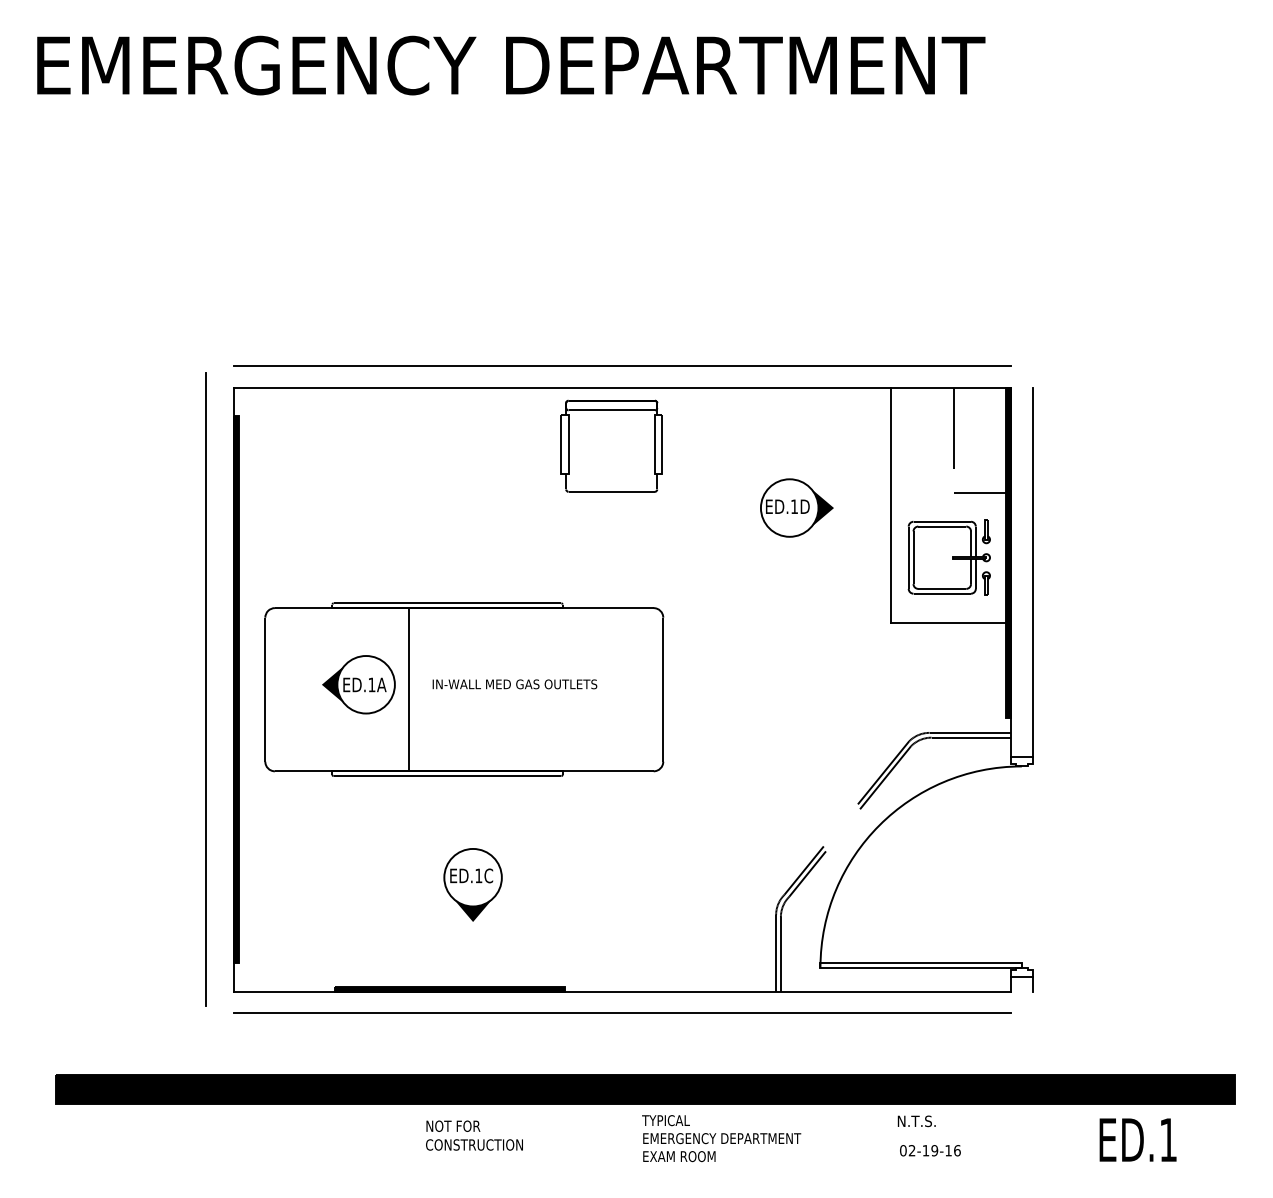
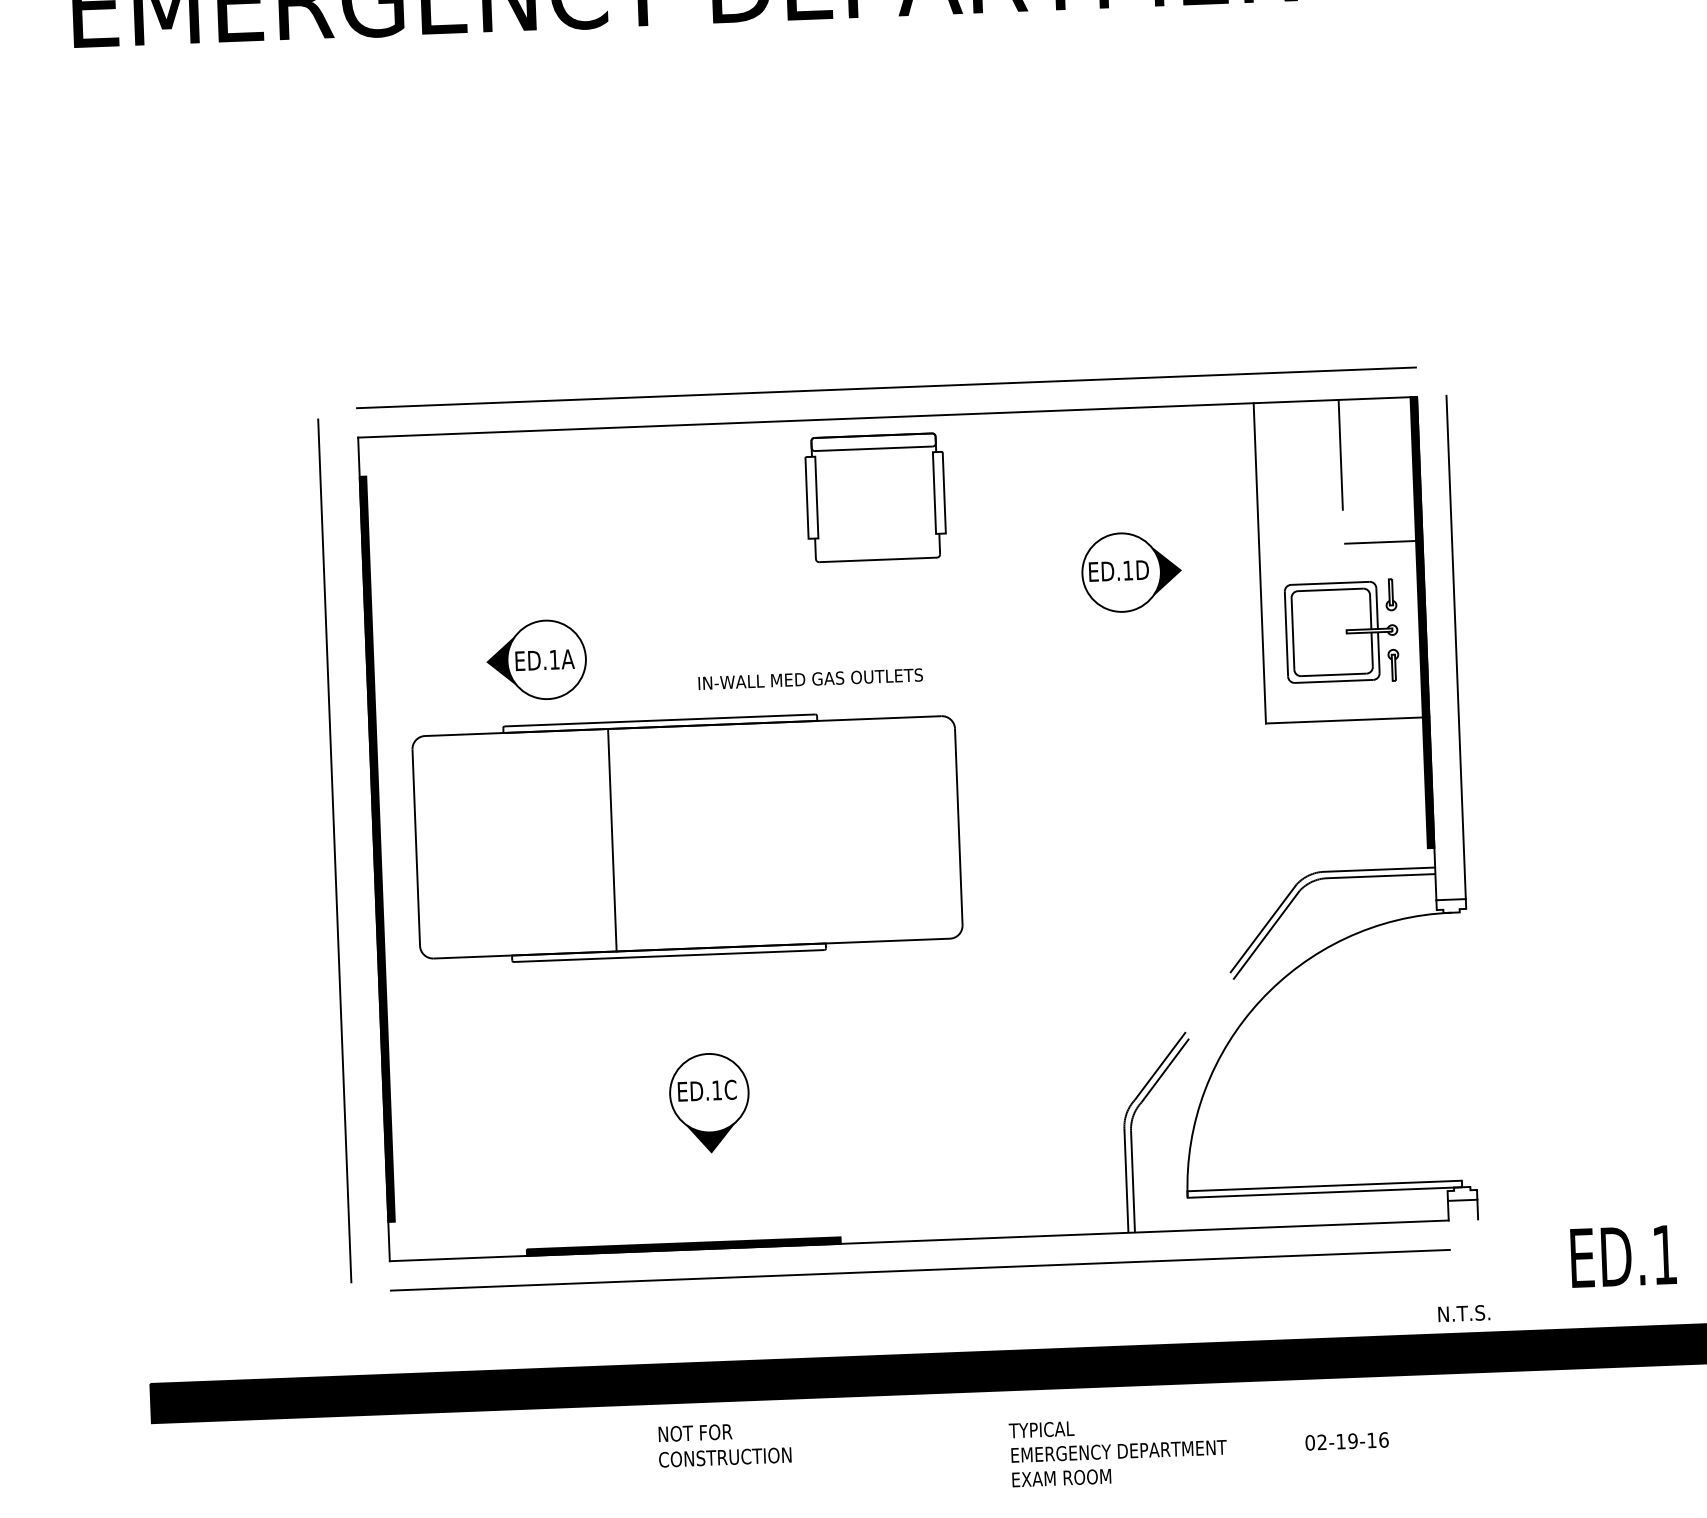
part: (358, 684) -> (536, 659), moved
text: (514, 684) -> (810, 679), moved
text: (916, 1121) -> (1463, 1313), moved
text: (721, 1138) -> (1118, 1451), moved
text: (1137, 1139) -> (1622, 1255), moved

